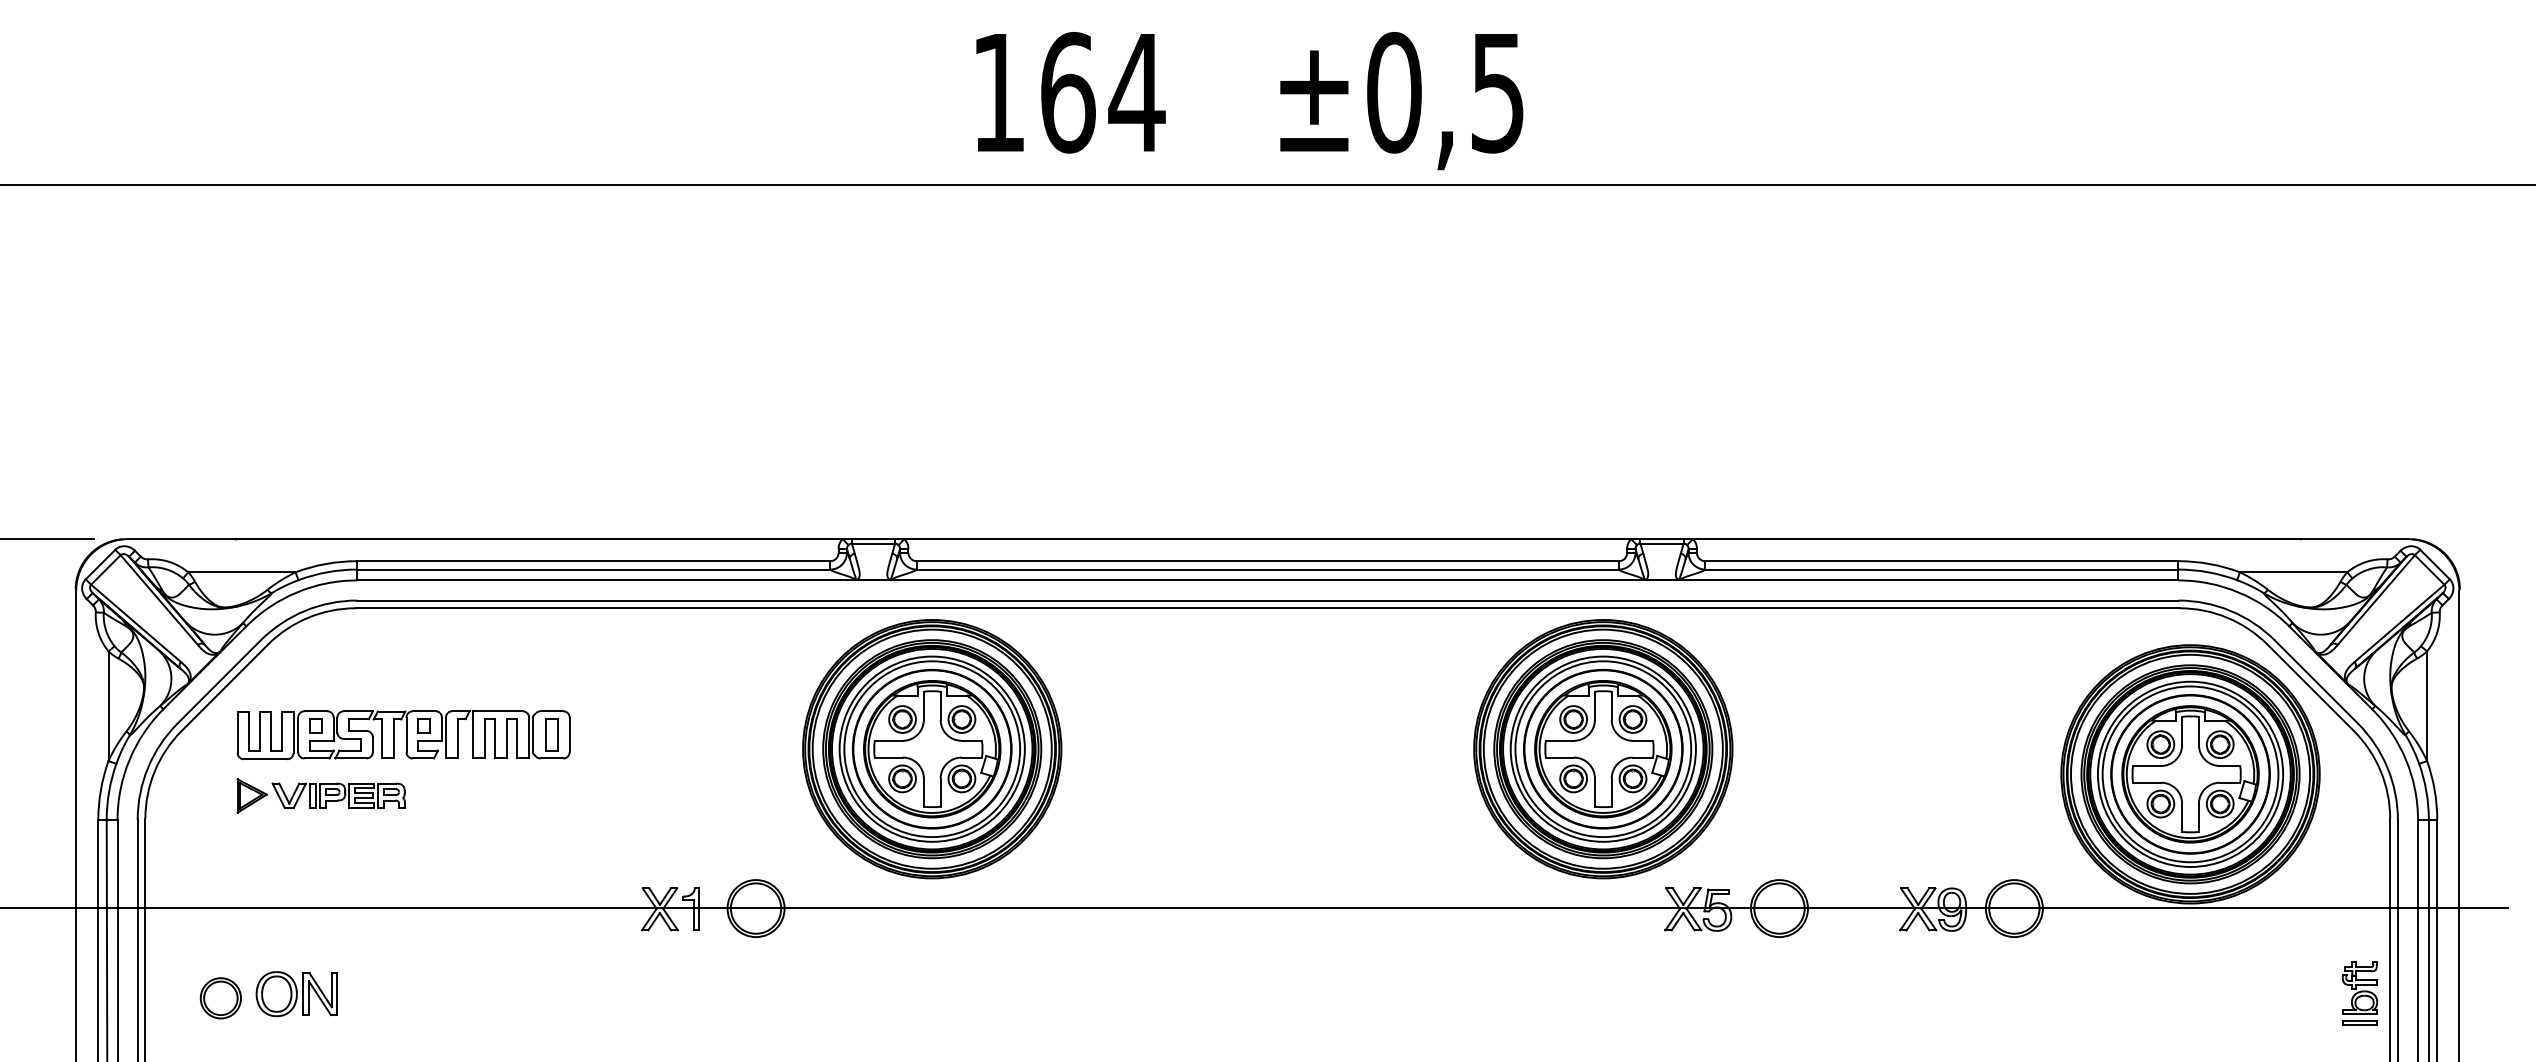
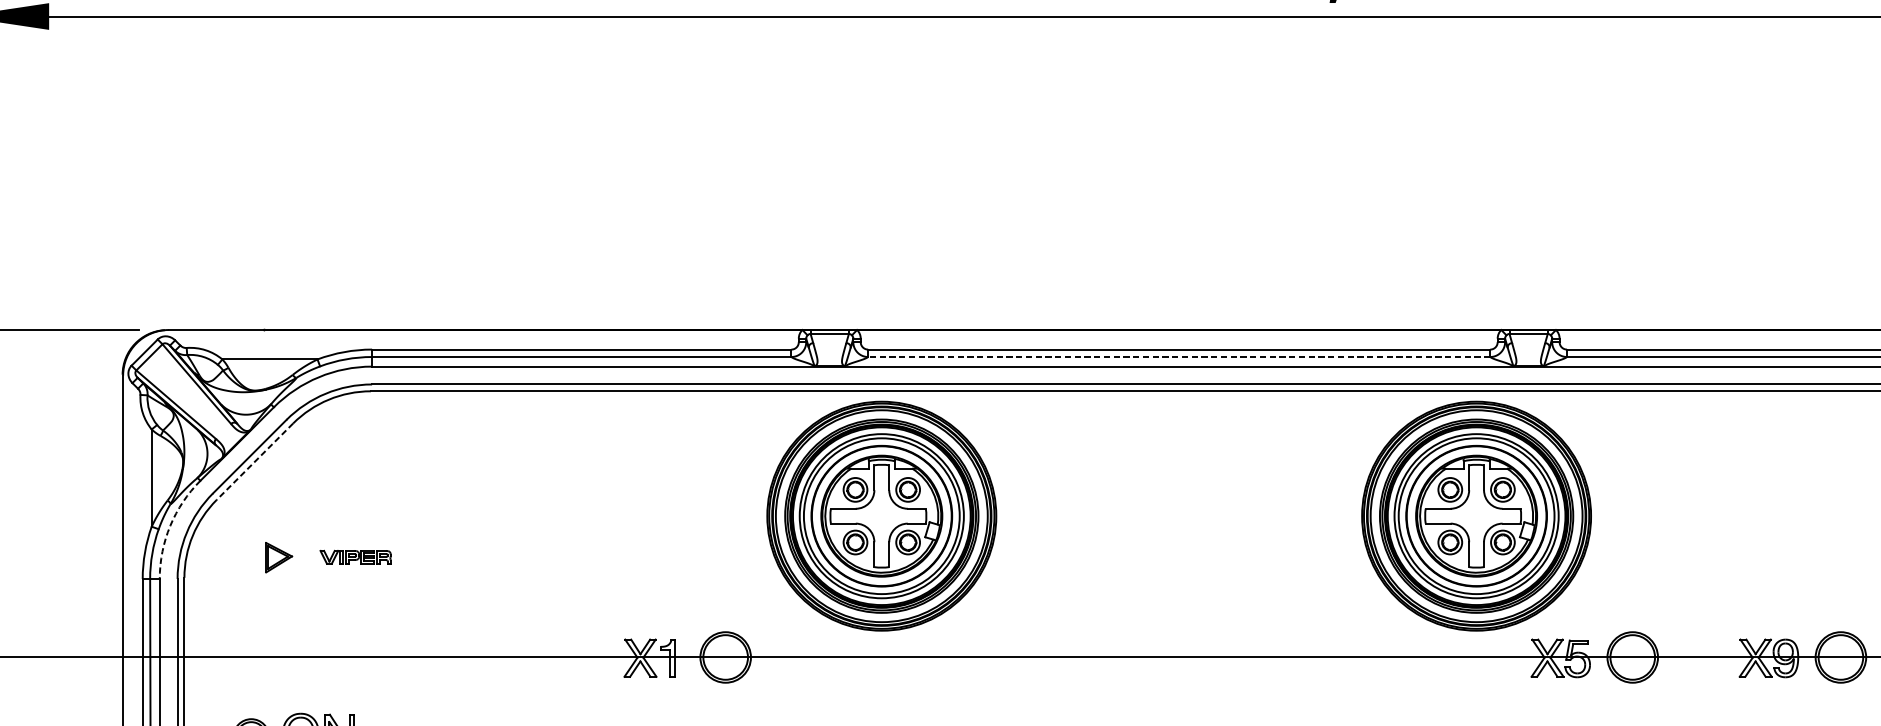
line: (1267, 569) -> (1178, 356), solid -> dashed
line: (224, 688) -> (254, 462), solid -> dashed
part: (403, 735) -> (413, 504), removed
arc: (129, 760) -> (170, 526), solid -> dashed
part: (338, 795) -> (355, 557), size x0.6

